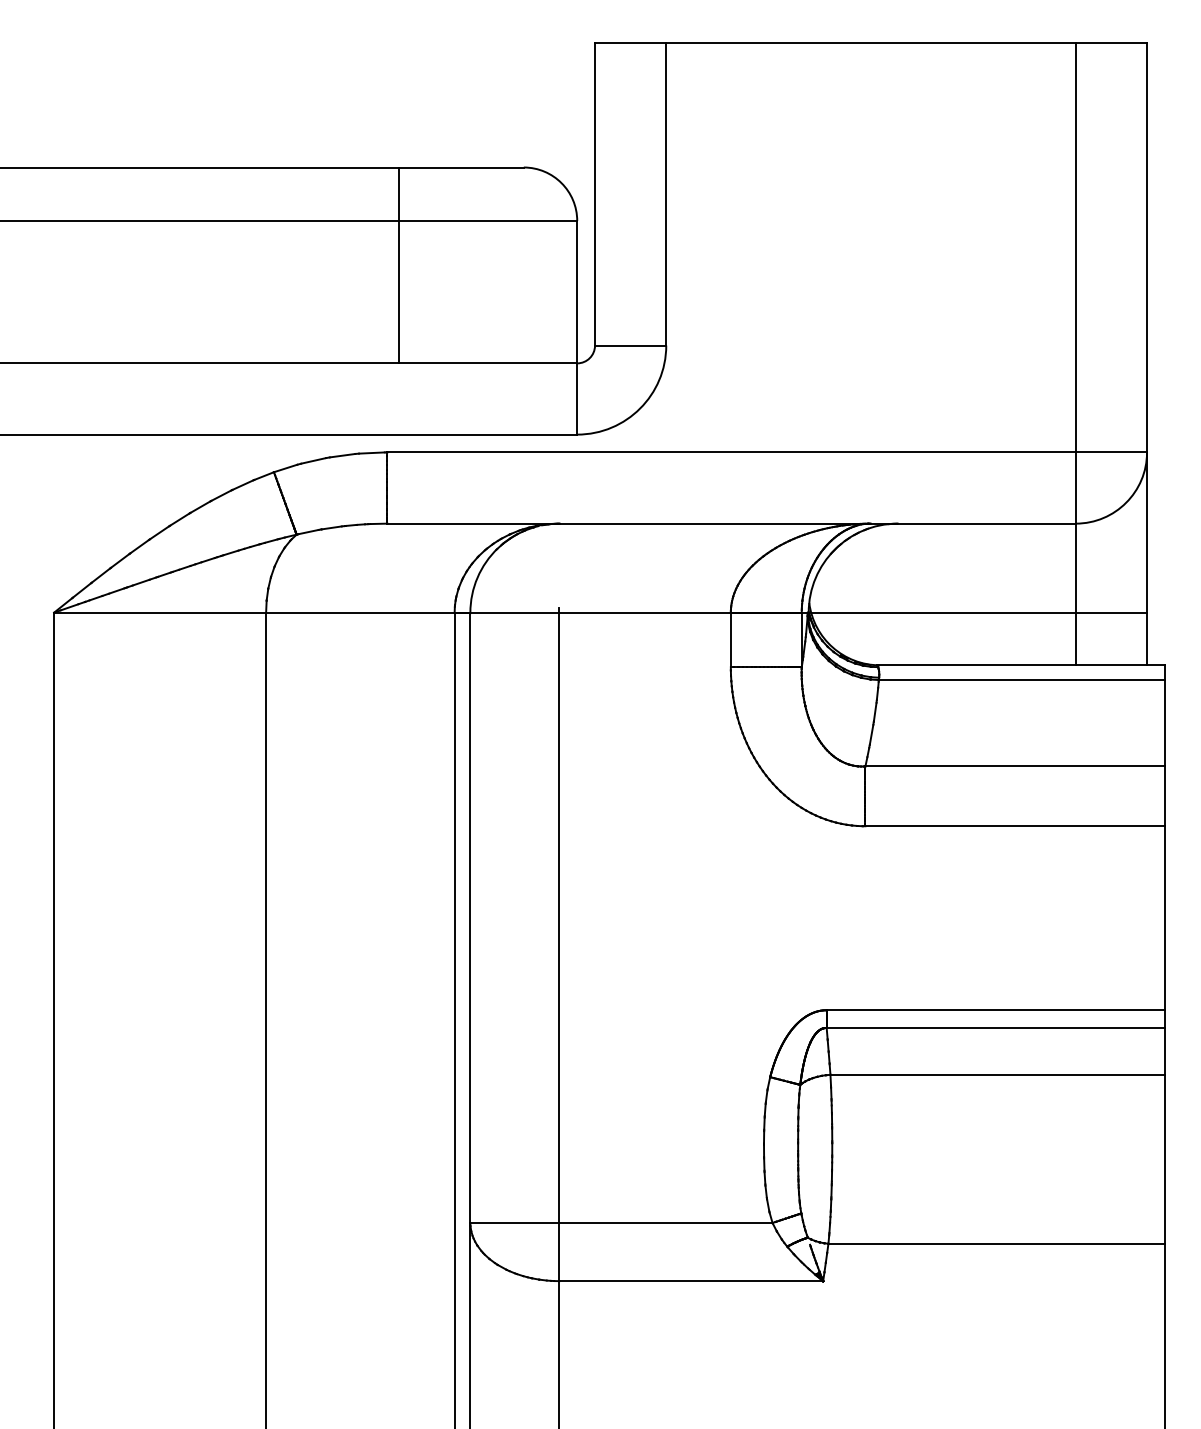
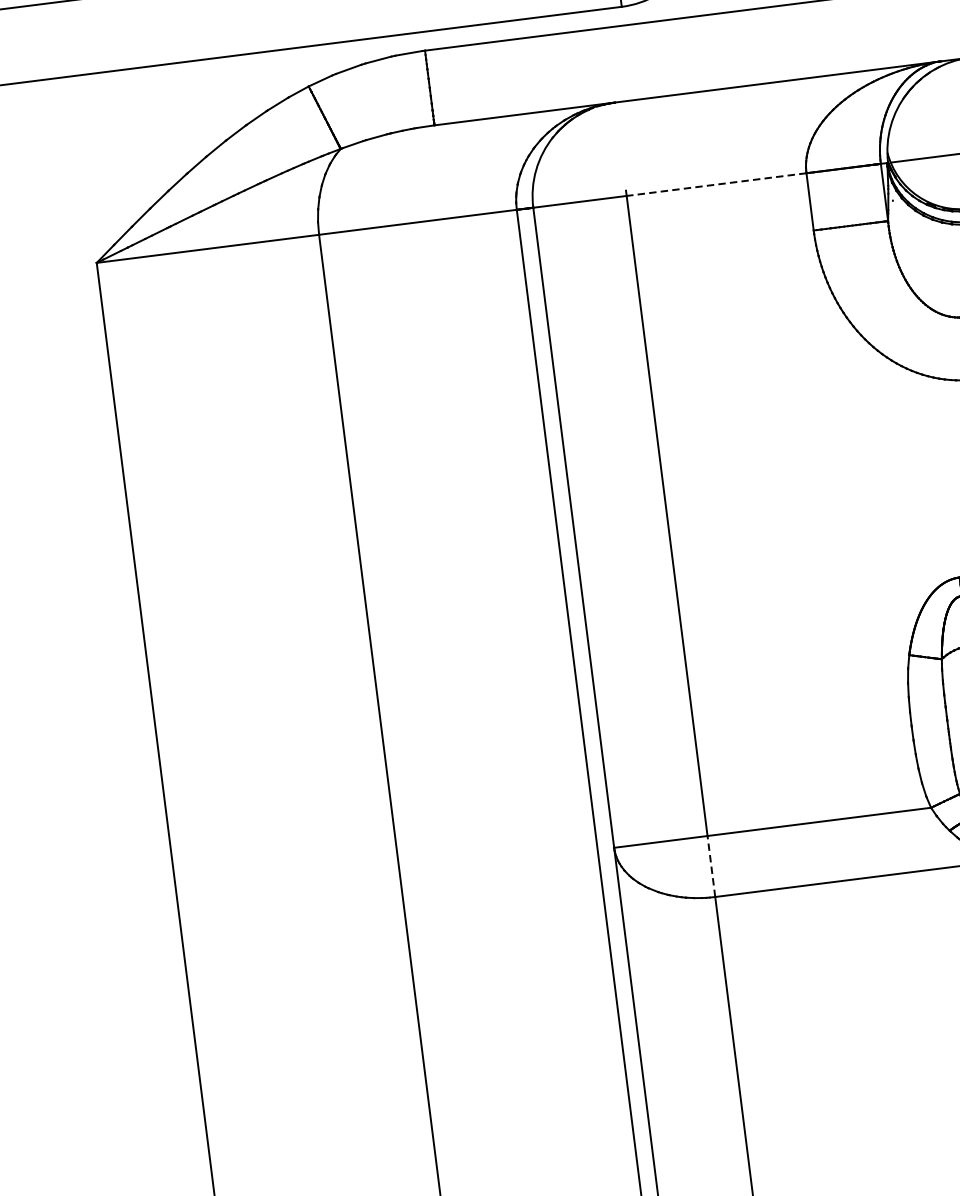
line: (645, 612) -> (716, 184), solid -> dashed
line: (559, 1251) -> (711, 865), solid -> dashed

